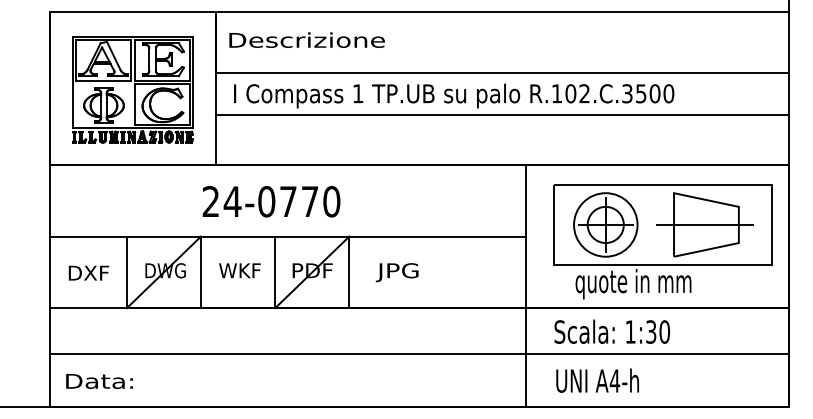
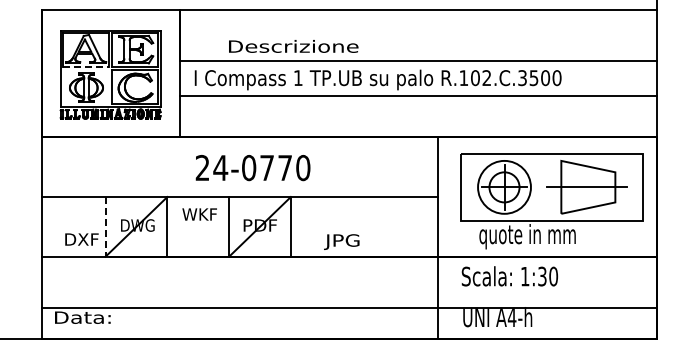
text: (306, 40) -> (293, 46), moved
line: (103, 81) -> (86, 67), solid -> dashed
text: (270, 202) -> (252, 168), moved
text: (239, 270) -> (199, 214), moved
line: (126, 271) -> (105, 226), solid -> dashed
text: (396, 271) -> (341, 241), moved
text: (88, 273) -> (81, 239), moved
line: (418, 354) -> (348, 308), moved

